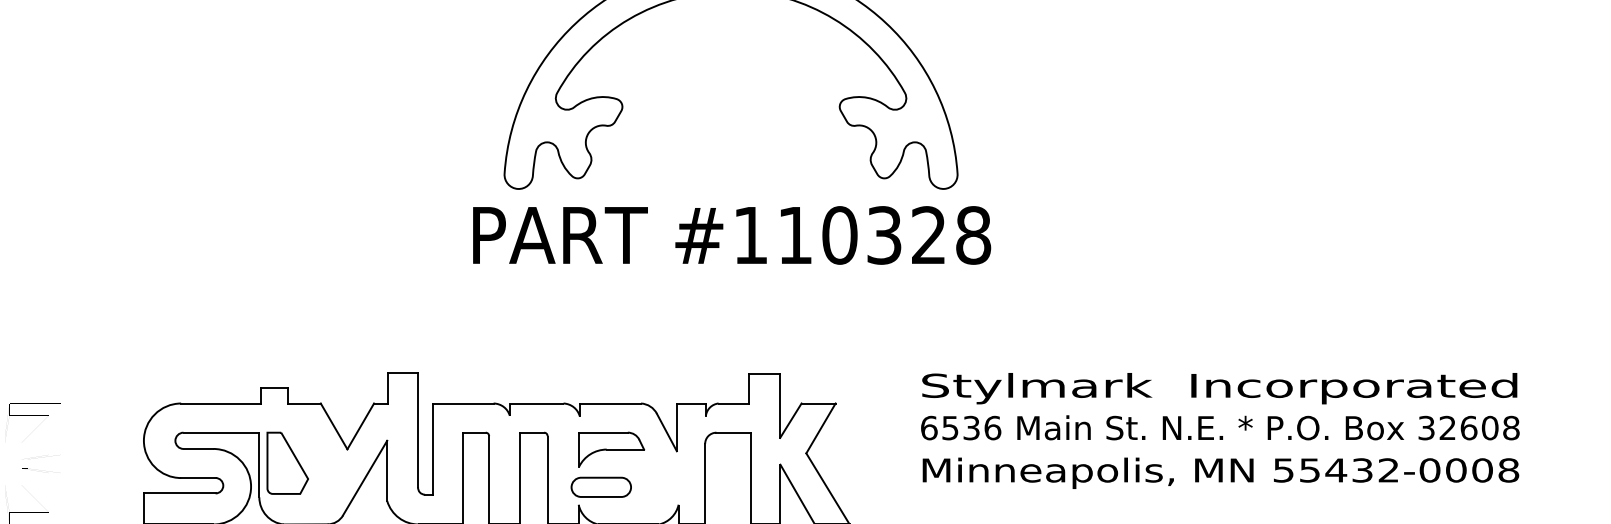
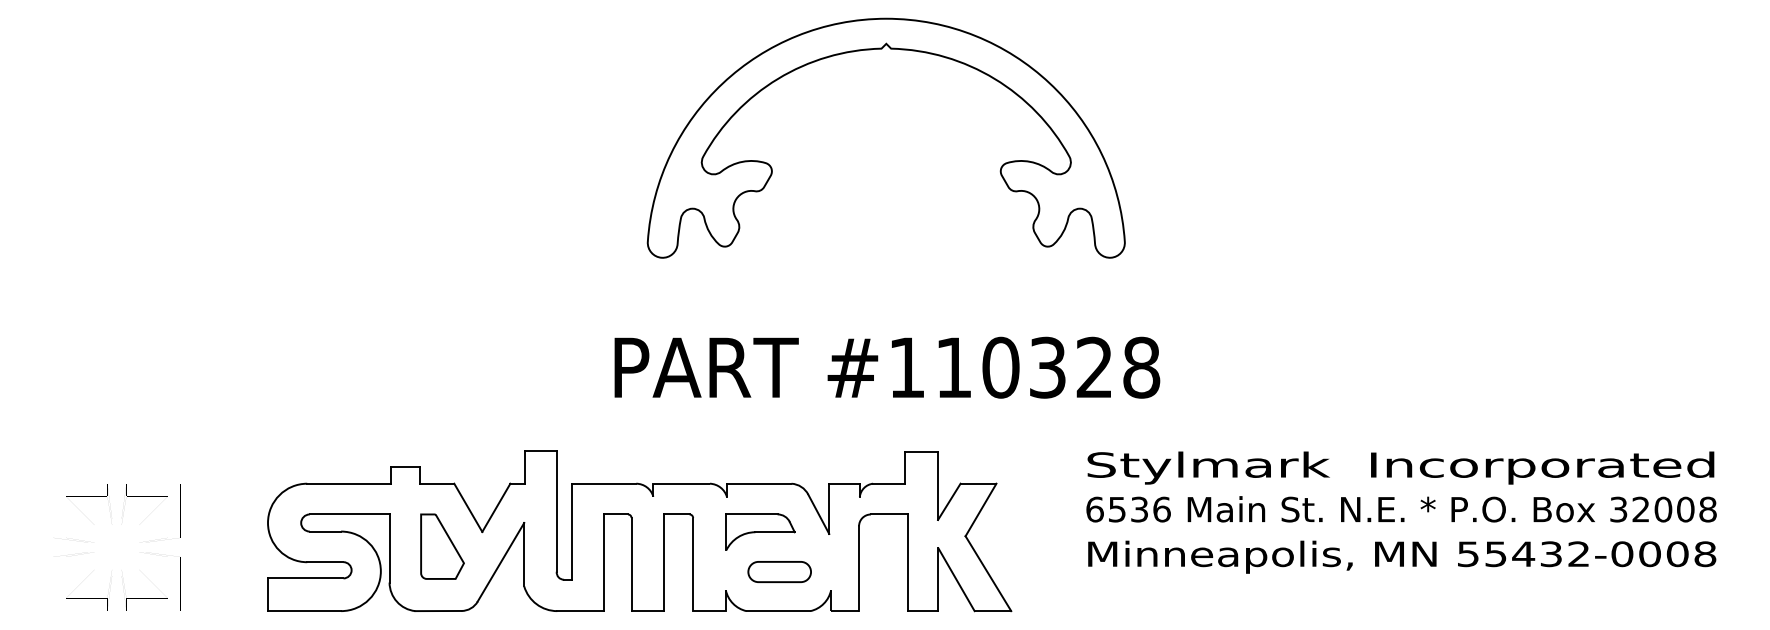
text: (732, 235) -> (887, 367), moved
text: (1469, 427) -> (1663, 509), 32608 -> 32008
part: (287, 463) -> (442, 546), moved
part: (601, 486) -> (779, 571), moved

